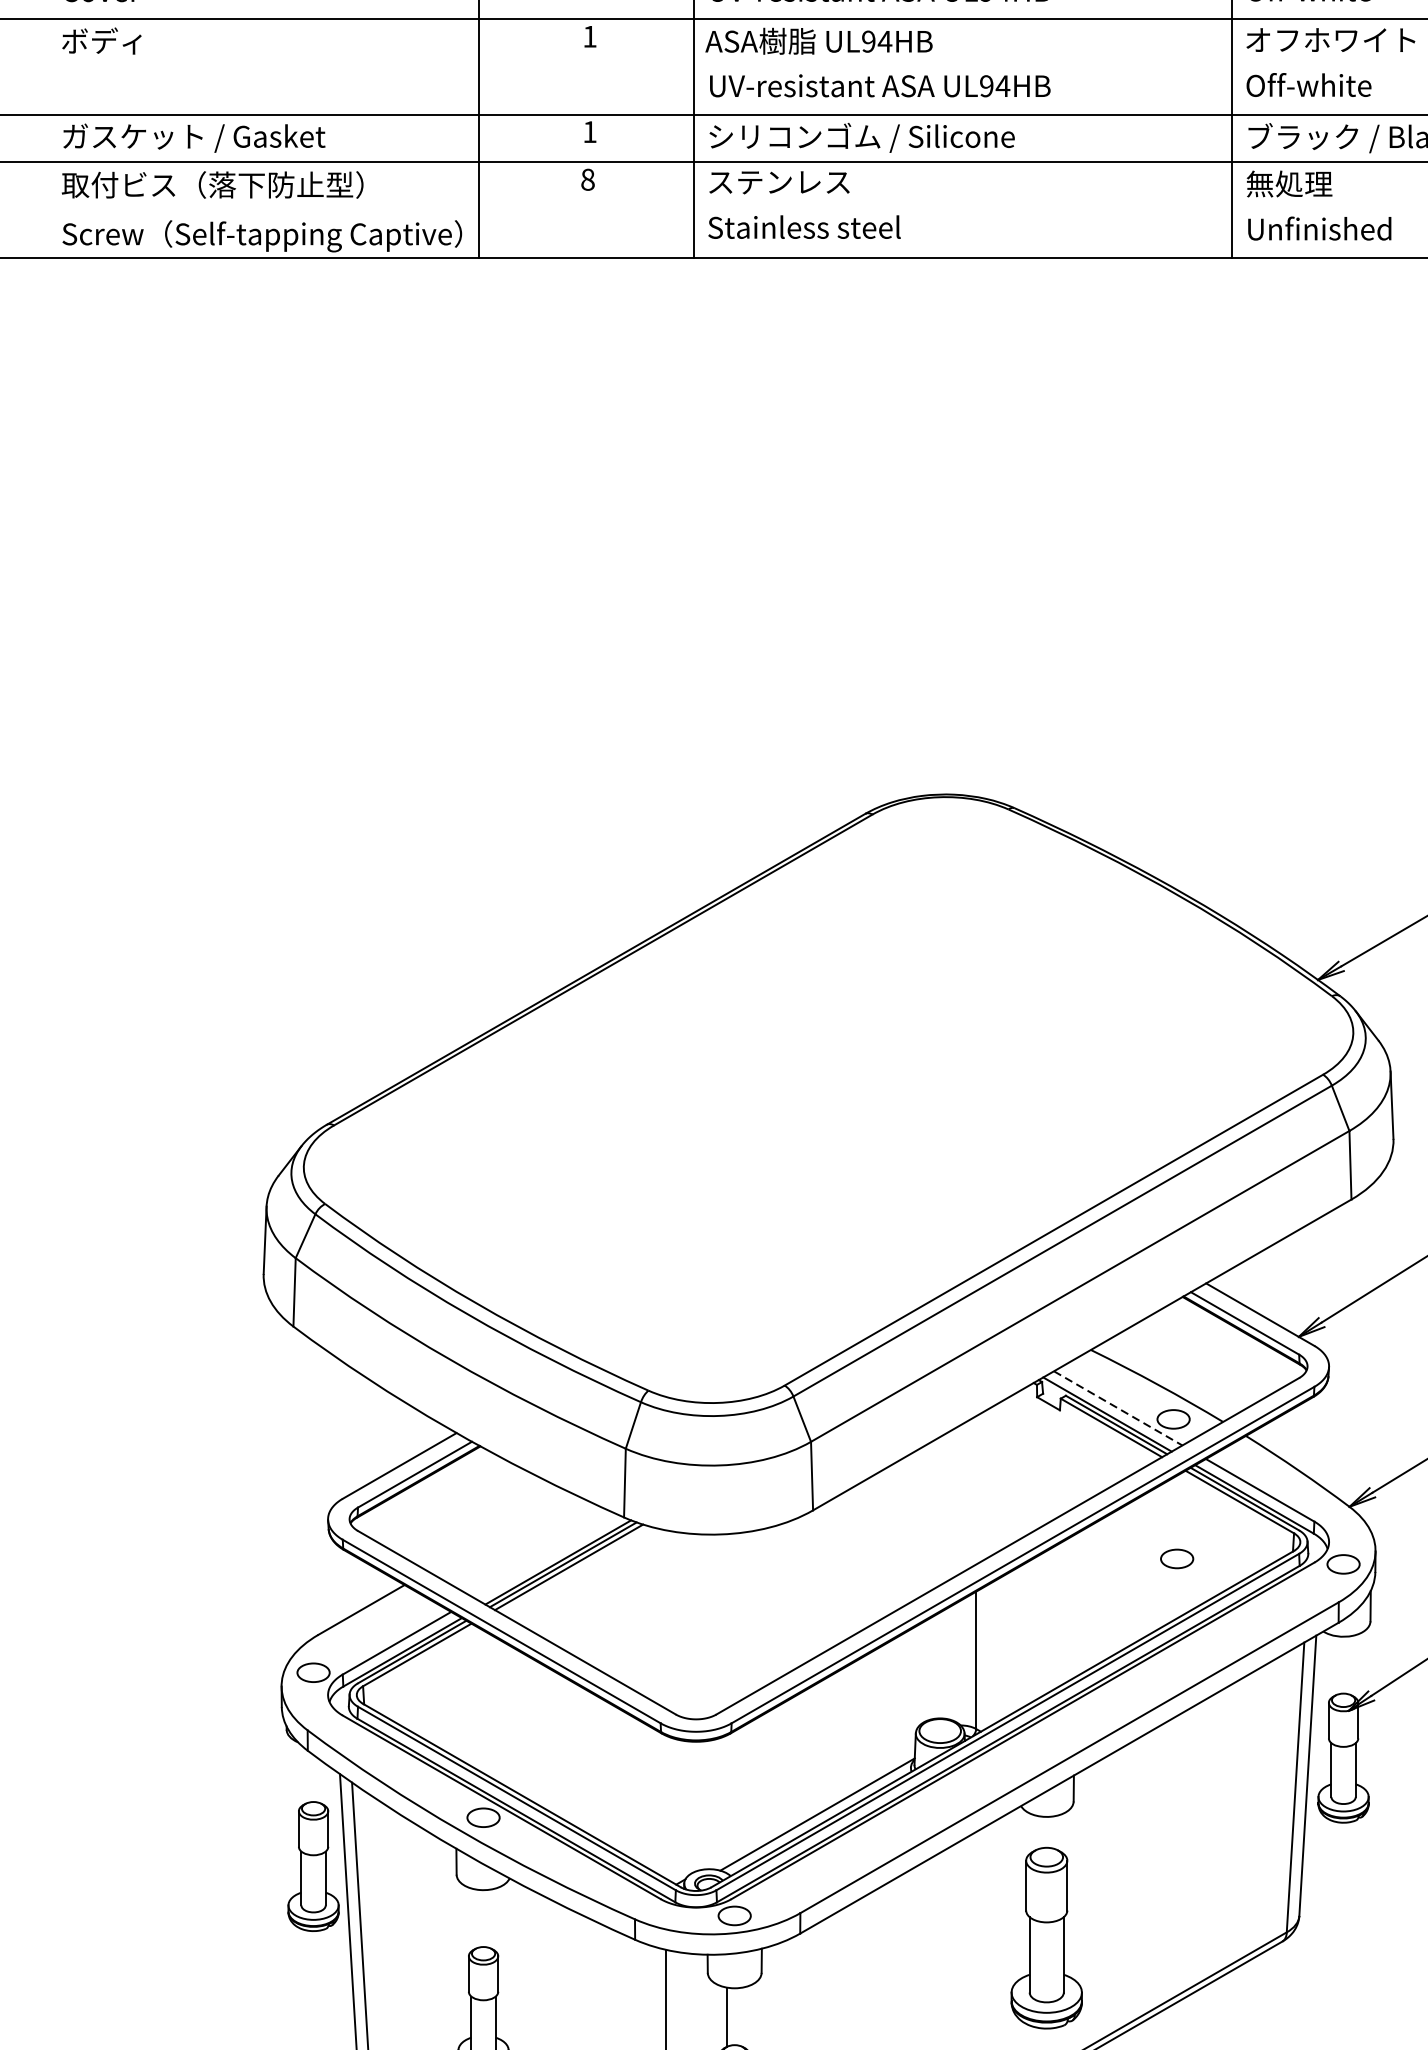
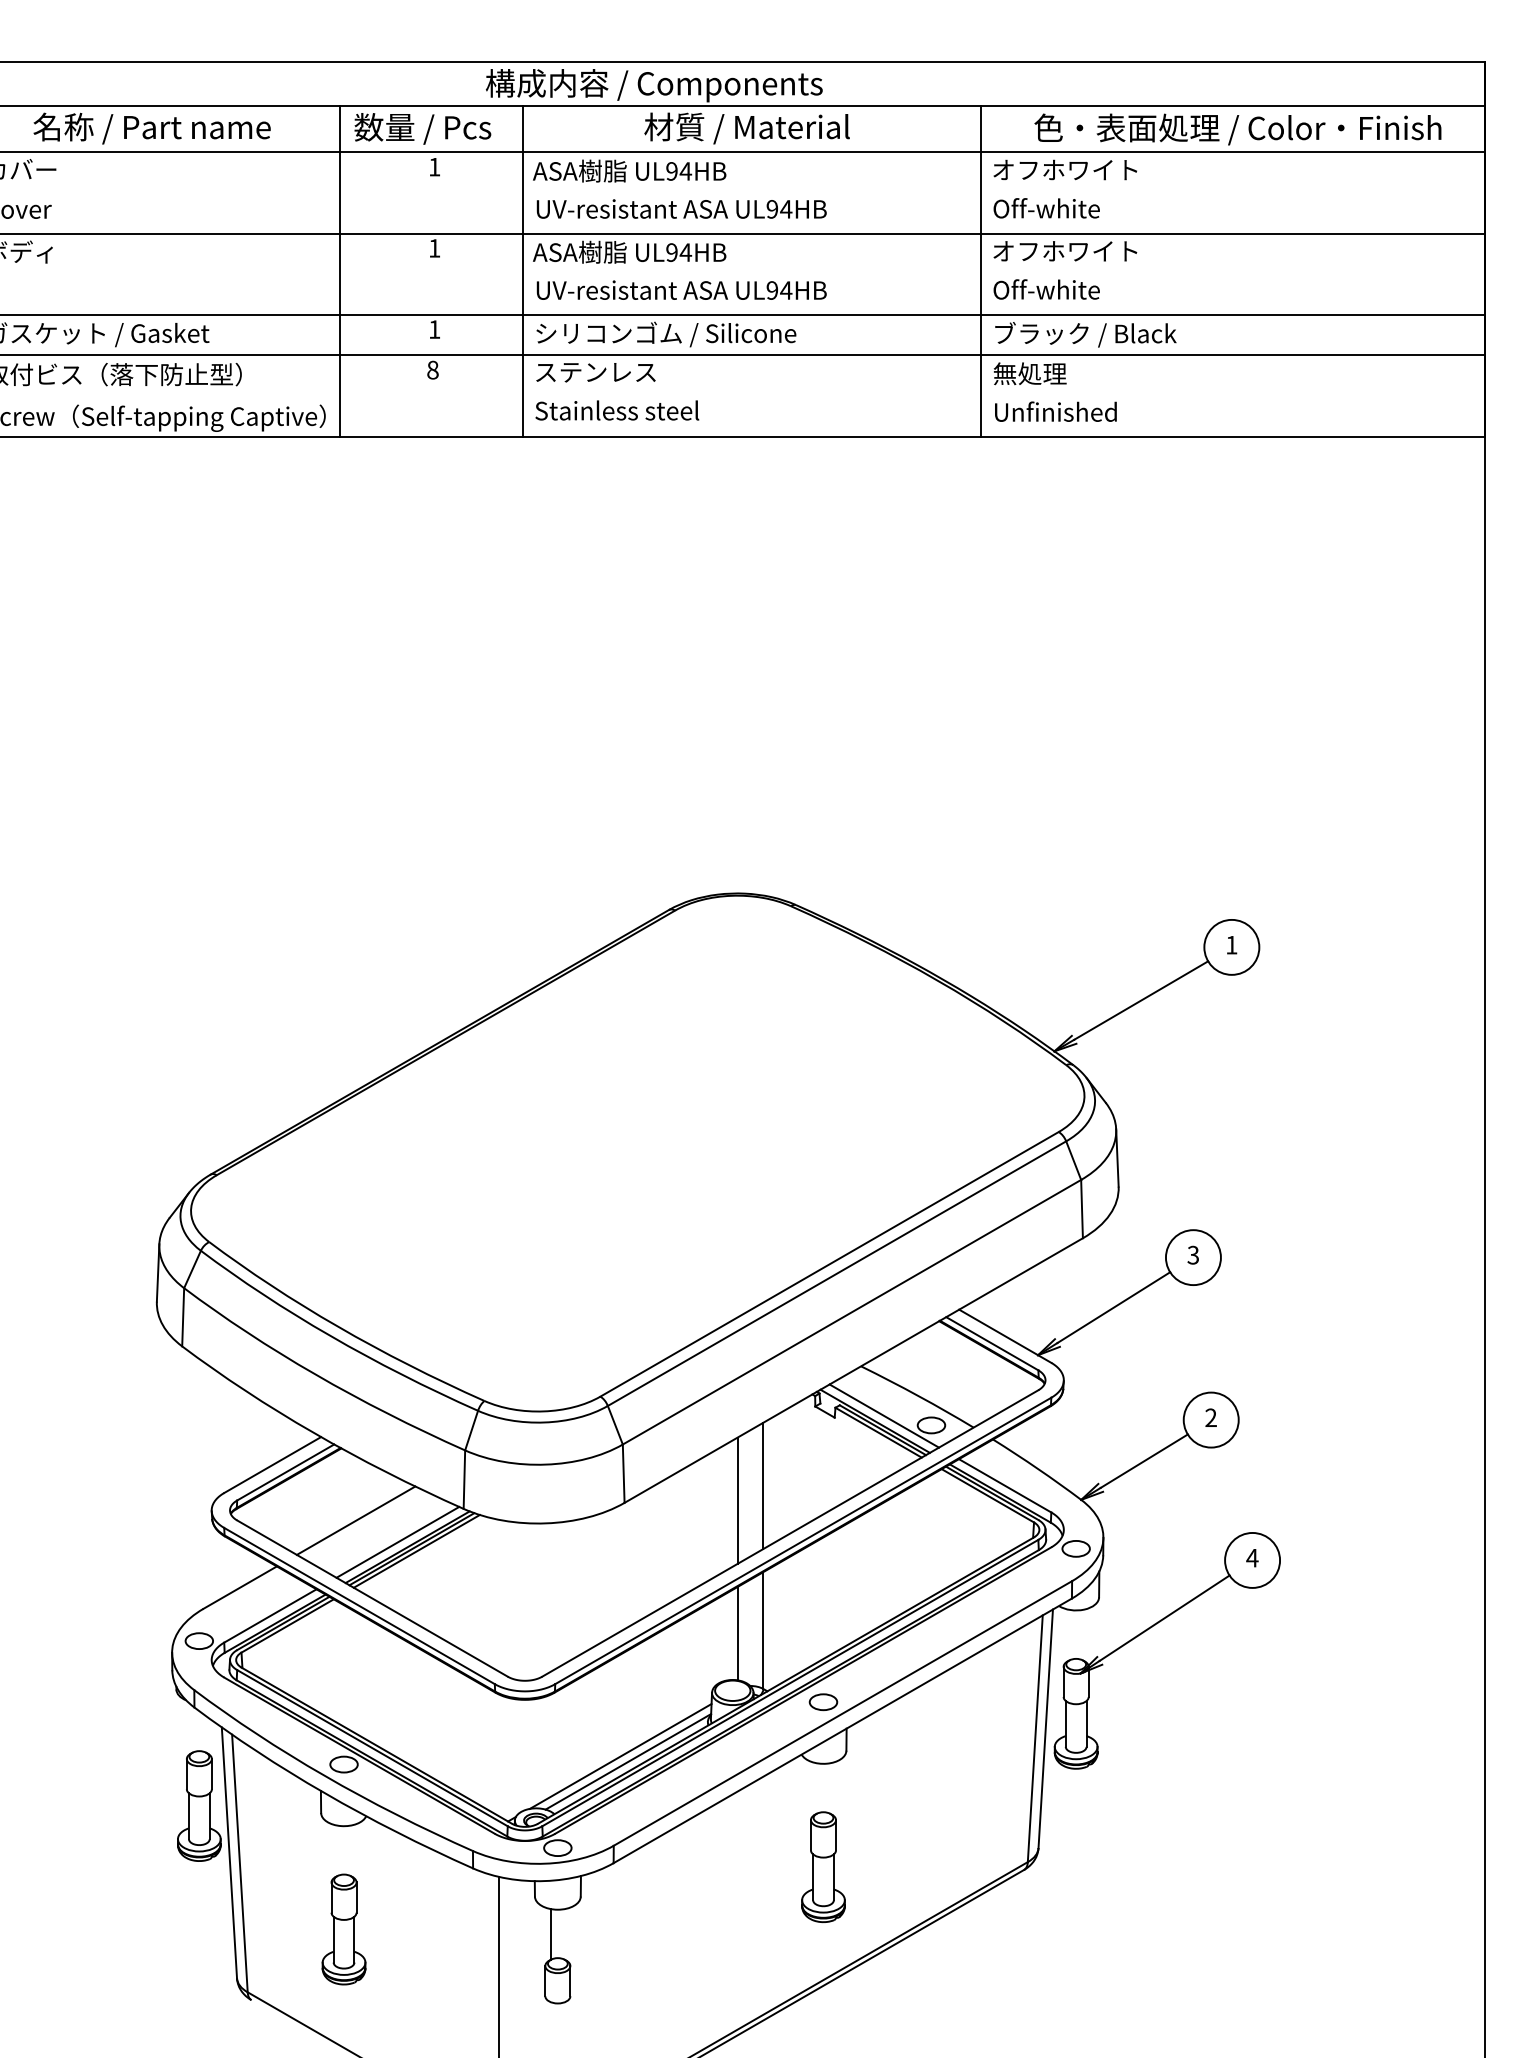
line: (1118, 1408) -> (884, 1416), dashed -> solid
line: (976, 1489) -> (763, 1485), added
line: (945, 1507) -> (737, 1500), added
line: (496, 1531) -> (355, 1520), added
line: (546, 1555) -> (397, 1541), added
part: (1177, 1559) -> (823, 1702), moved
line: (945, 1663) -> (737, 1633), added
line: (808, 1808) -> (620, 1756), added
part: (1046, 1938) -> (823, 1867), size x0.71

